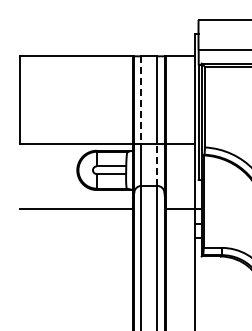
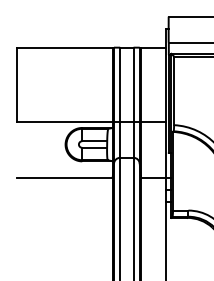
line: (141, 100) -> (120, 85), dashed -> solid
line: (157, 165) -> (133, 140), dashed -> solid

